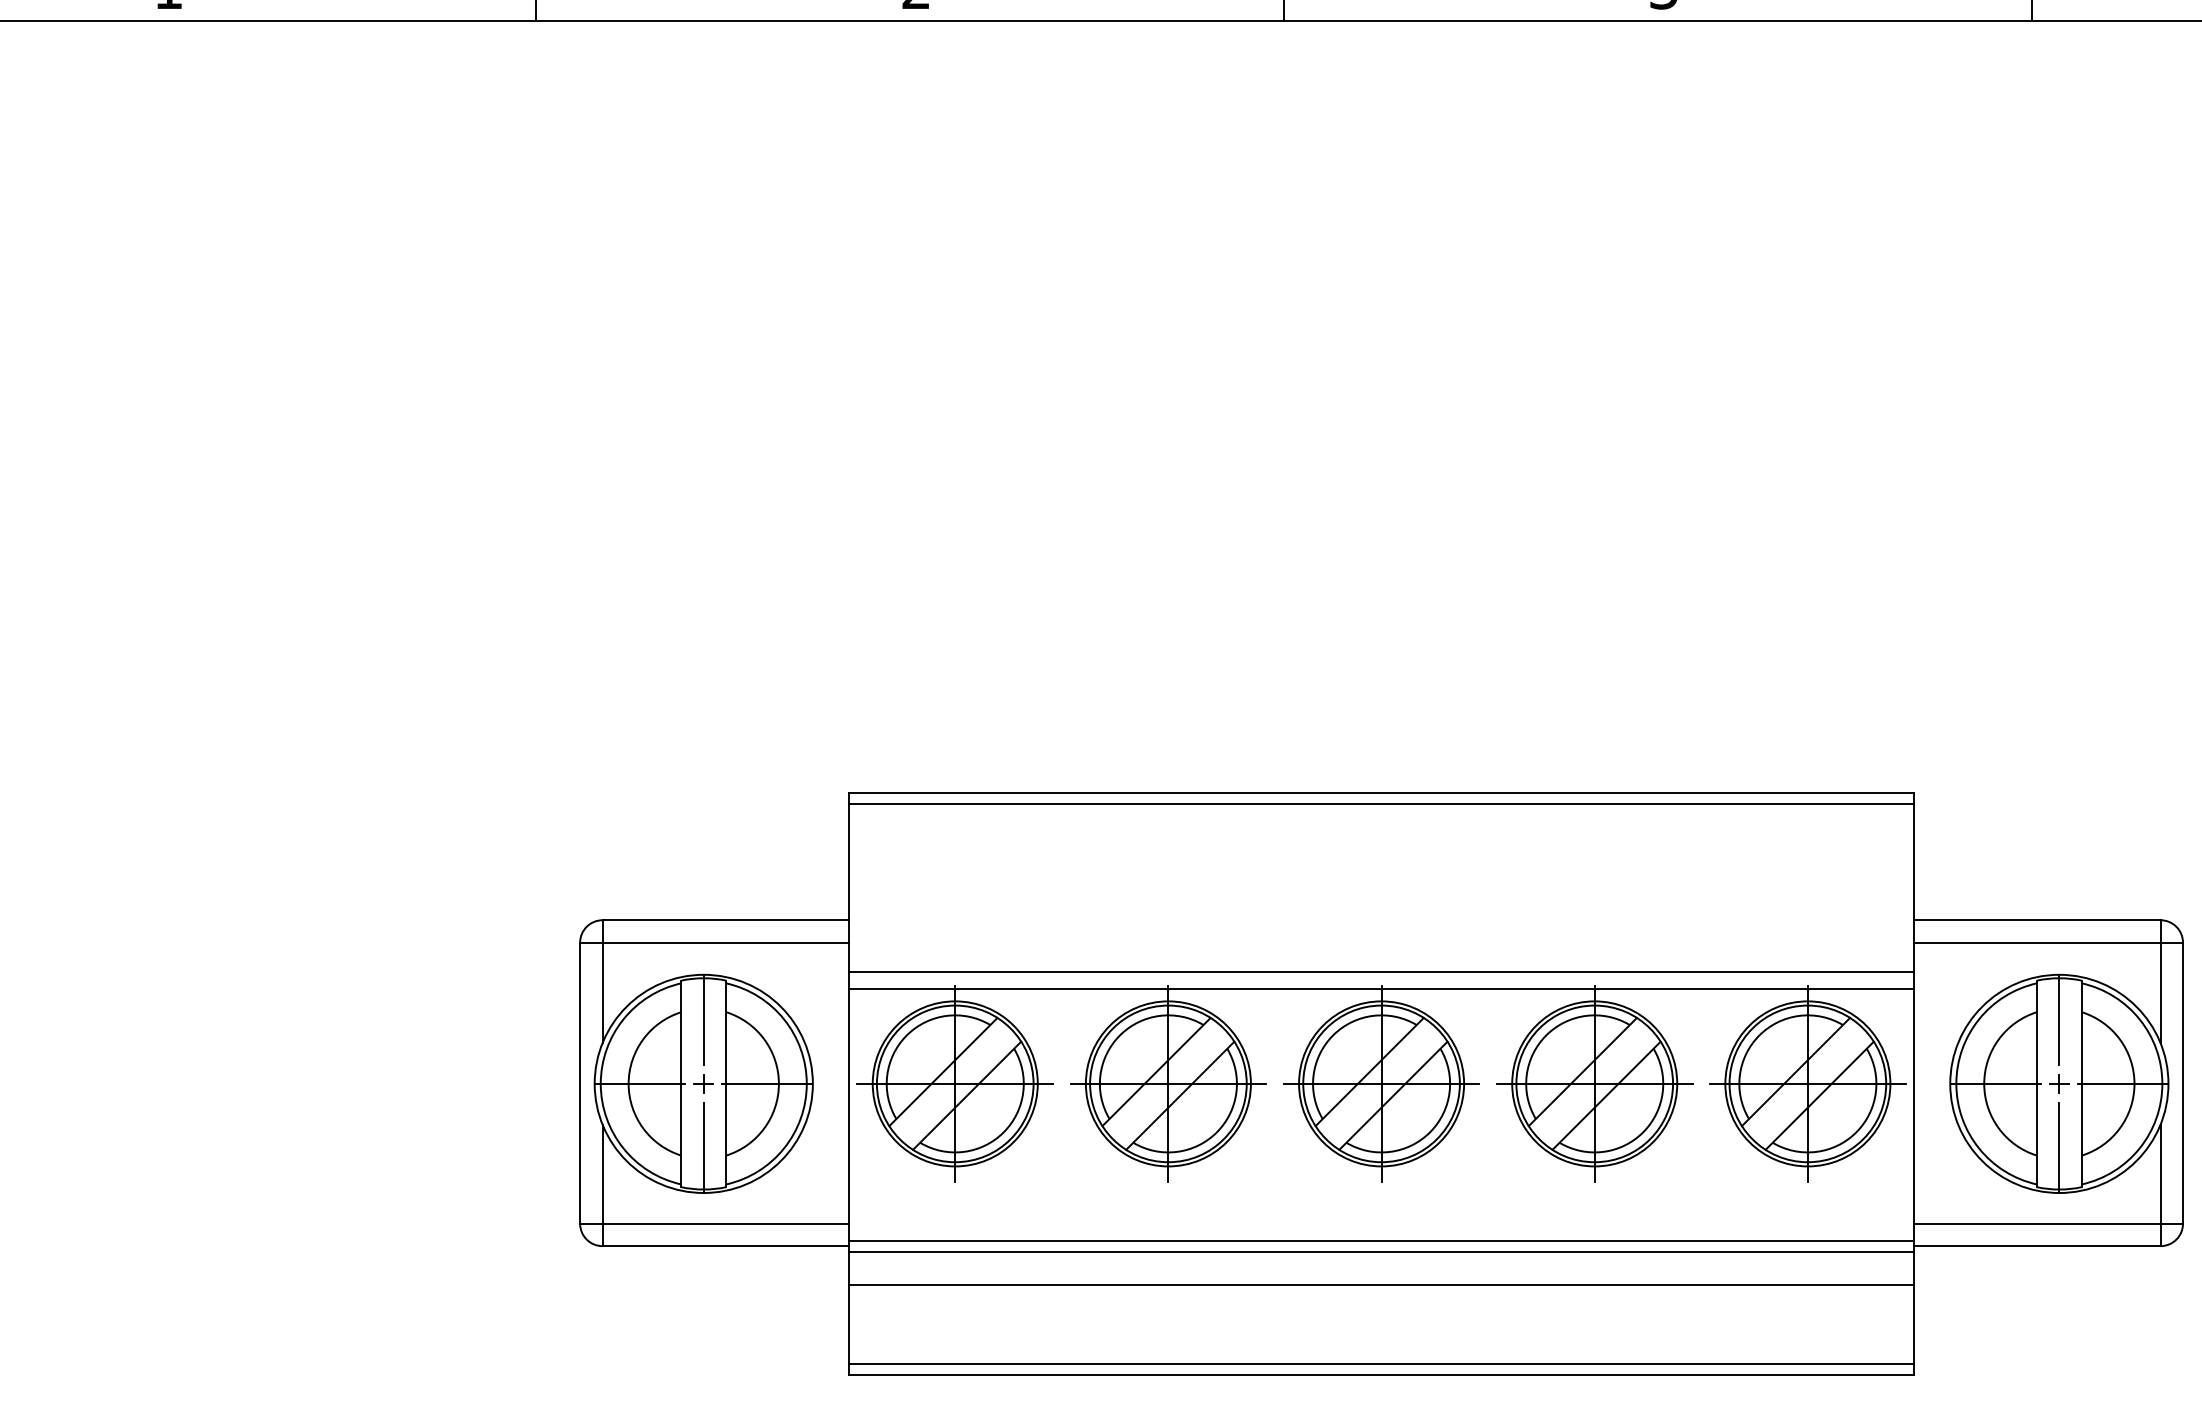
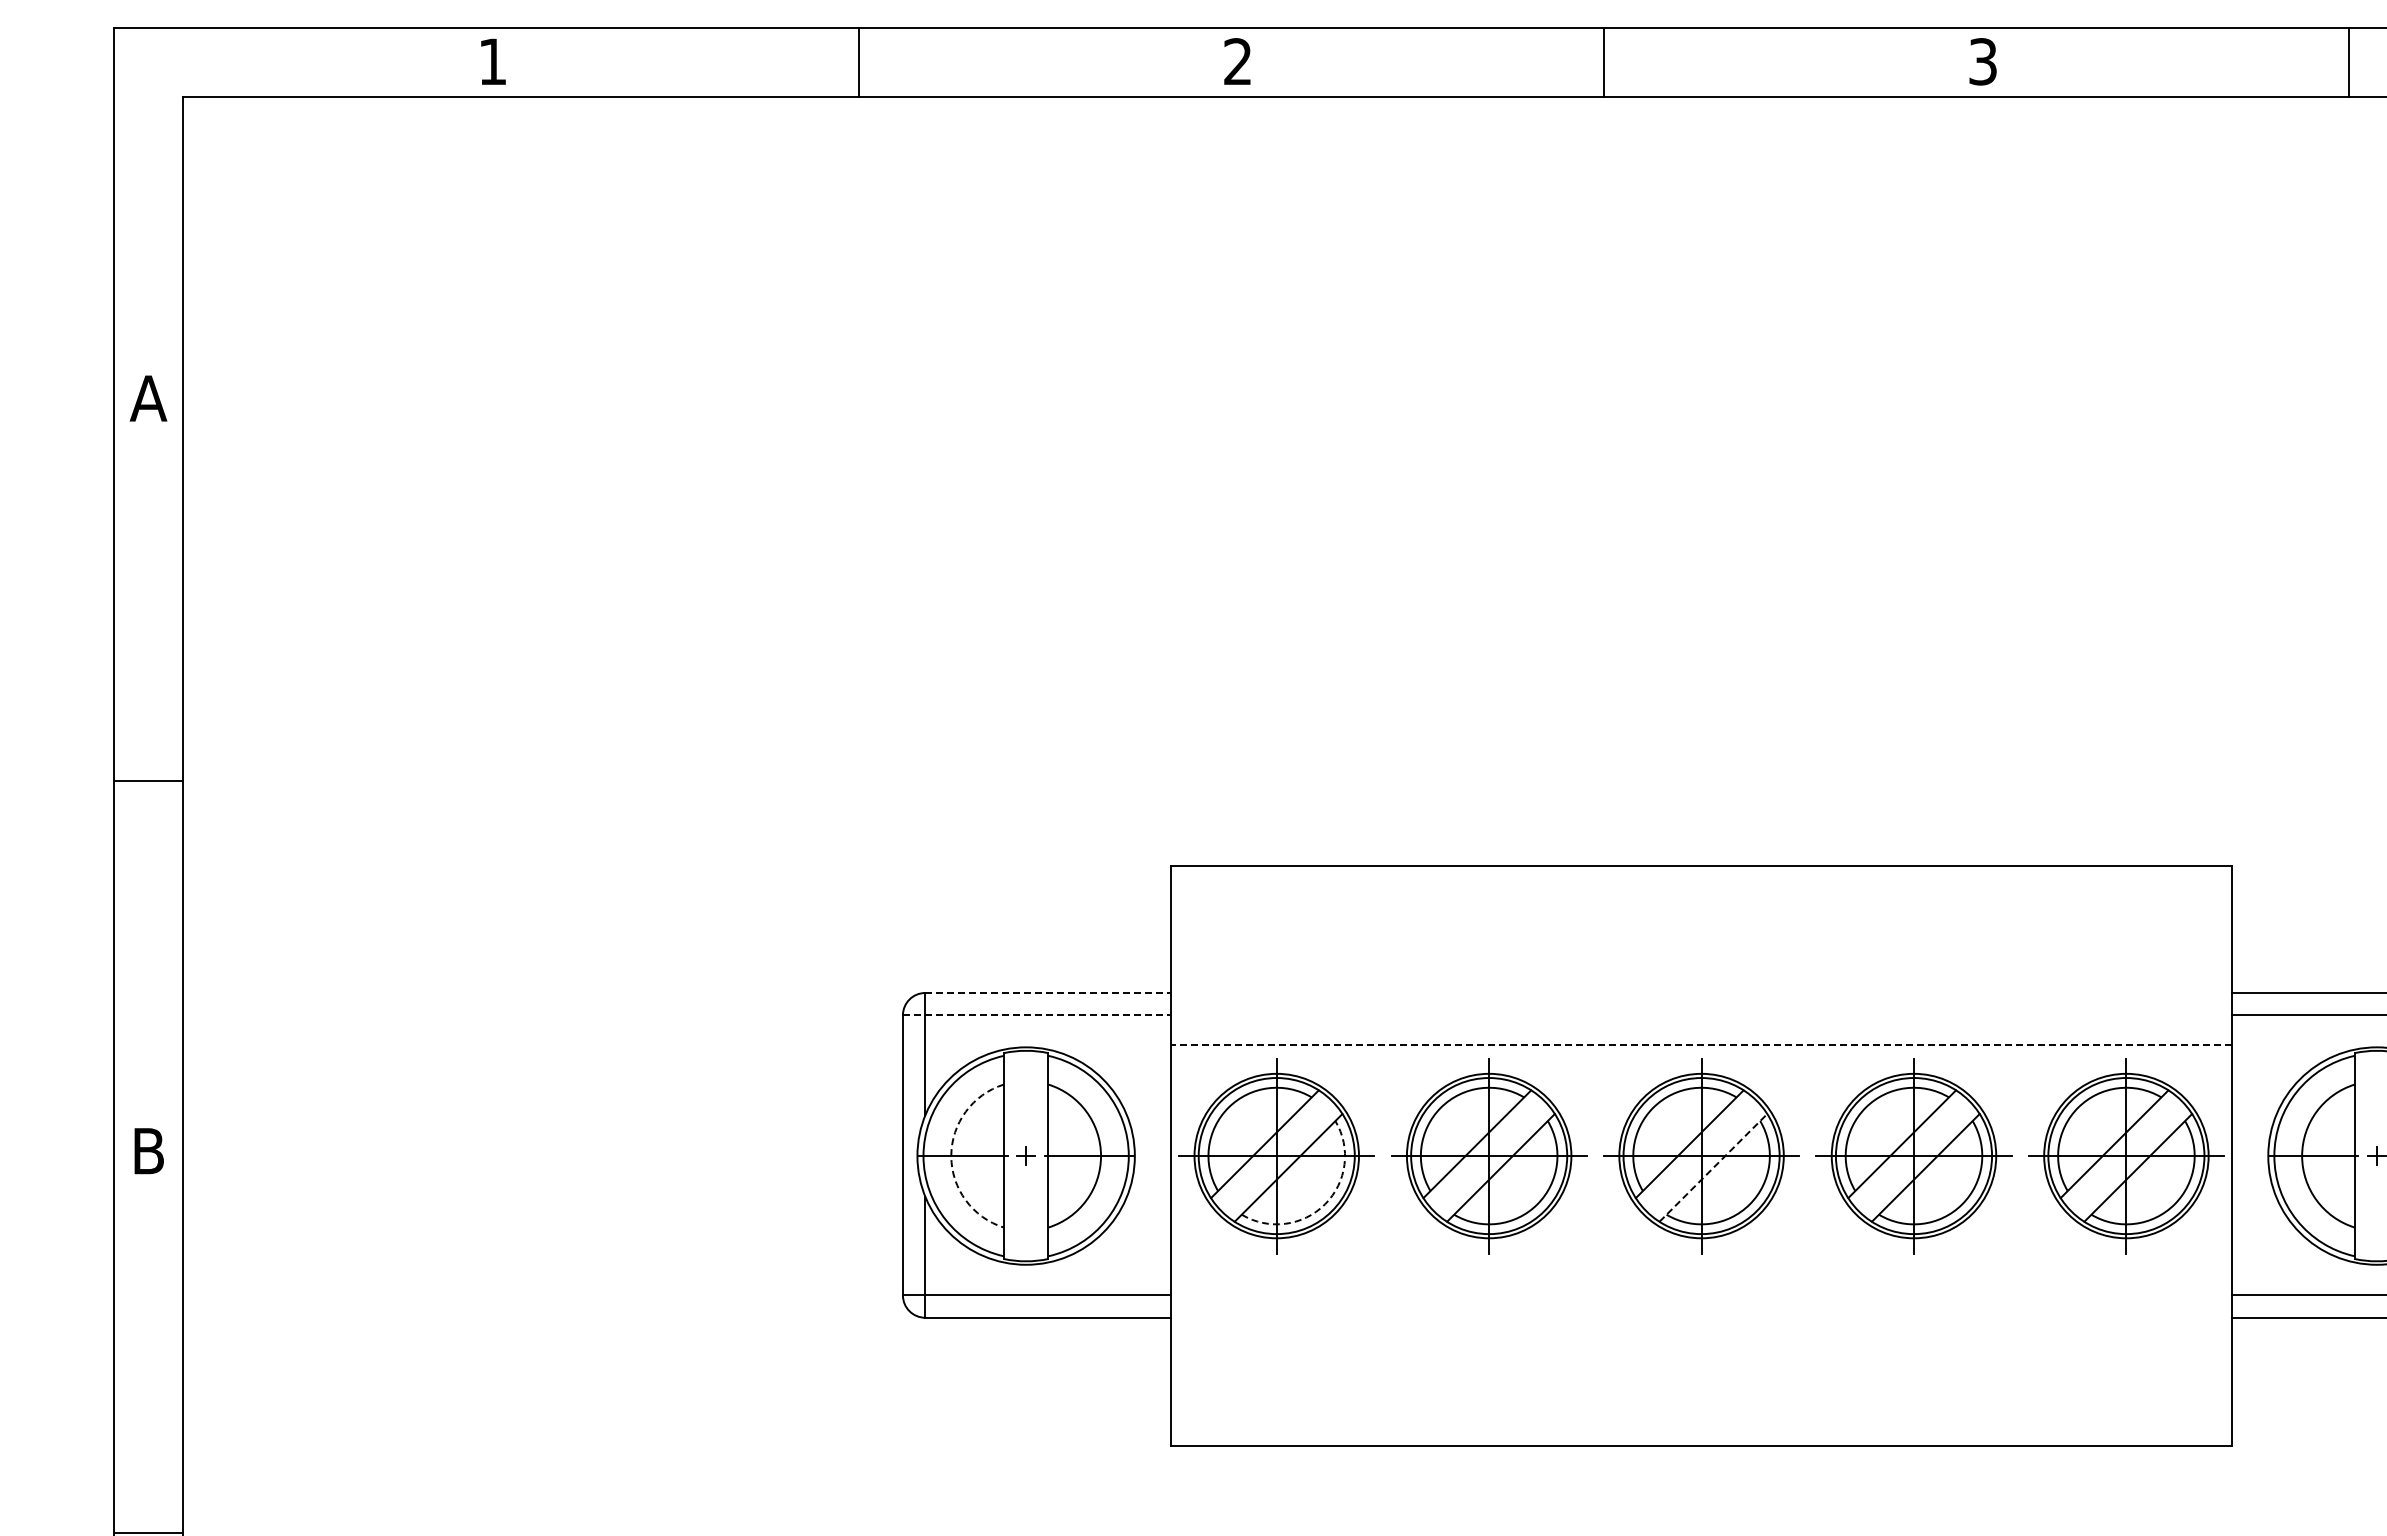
line: (1381, 804) -> (1701, 877), removed
line: (725, 920) -> (1047, 993), solid -> dashed
line: (714, 942) -> (1036, 1015), solid -> dashed
line: (1381, 971) -> (1701, 1044), solid -> dashed
line: (1381, 989) -> (1701, 1061), removed
line: (704, 1020) -> (1026, 1092), removed
line: (2059, 1020) -> (2377, 1092), removed
arc: (628, 1084) -> (951, 1156), solid -> dashed
line: (1393, 1095) -> (1713, 1167), solid -> dashed
arc: (1004, 1132) -> (1325, 1204), solid -> dashed
line: (704, 1147) -> (1026, 1219), removed
line: (2059, 1147) -> (2377, 1219), removed
line: (1381, 1240) -> (1701, 1312), removed
line: (1381, 1251) -> (1701, 1323), removed
line: (1381, 1285) -> (1701, 1356), removed
line: (1381, 1363) -> (1701, 1434), removed

